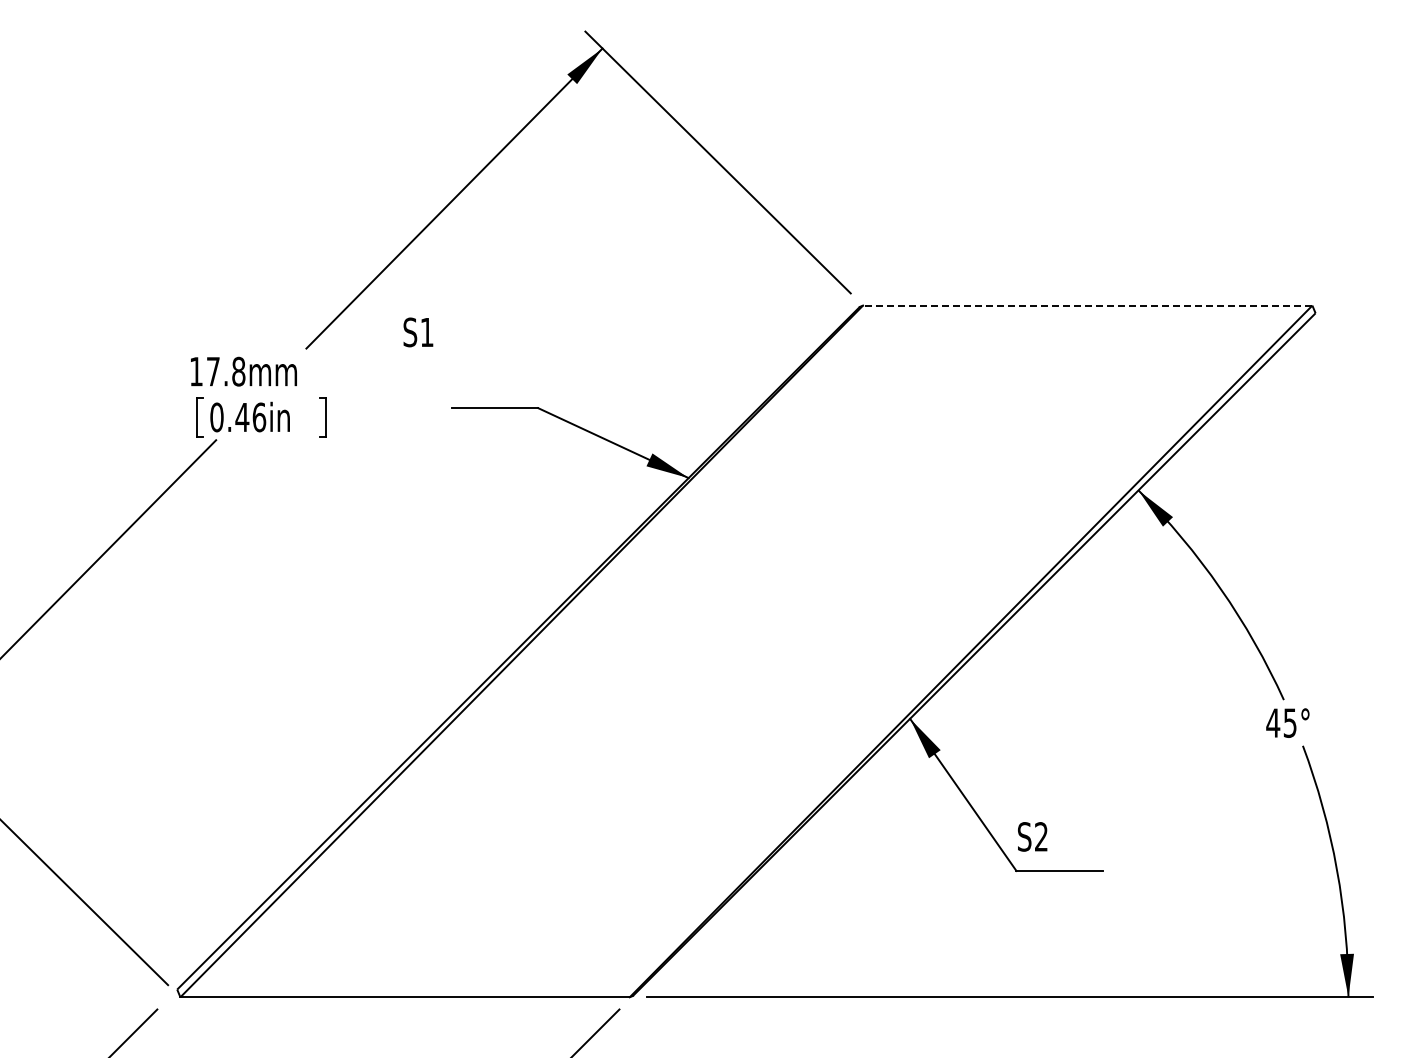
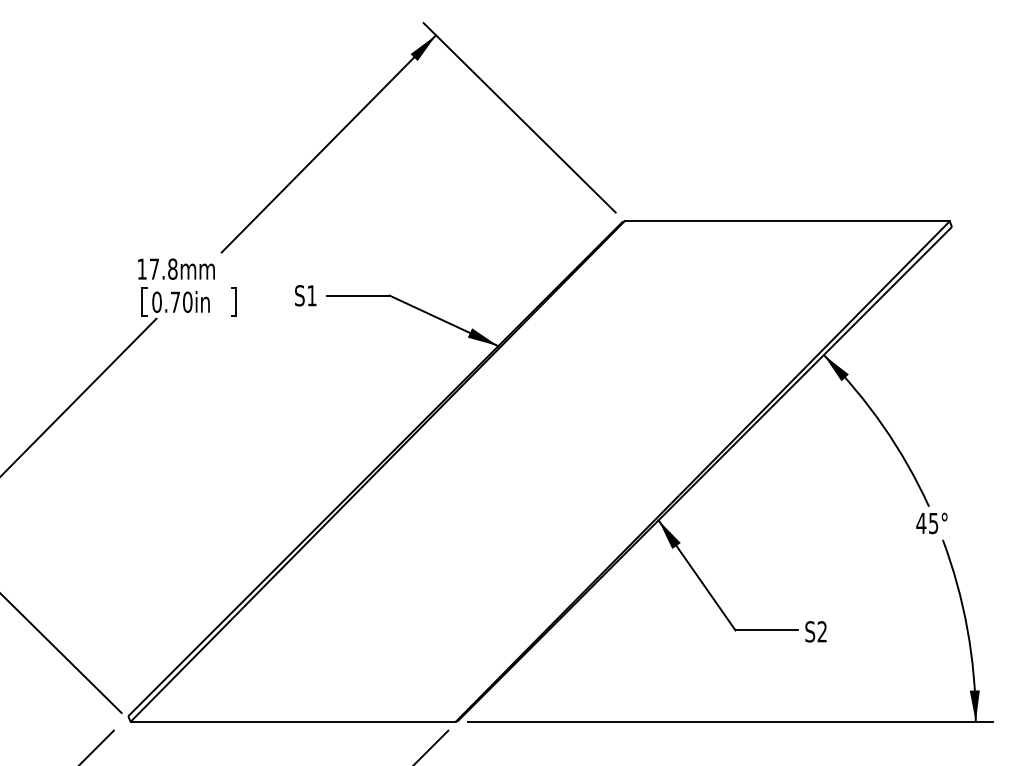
line: (1087, 305) -> (786, 221), dashed -> solid
text: (418, 332) -> (305, 295), moved
text: (250, 416) -> (181, 301), 0.46in -> 0.70in
text: (1032, 836) -> (815, 631), moved

